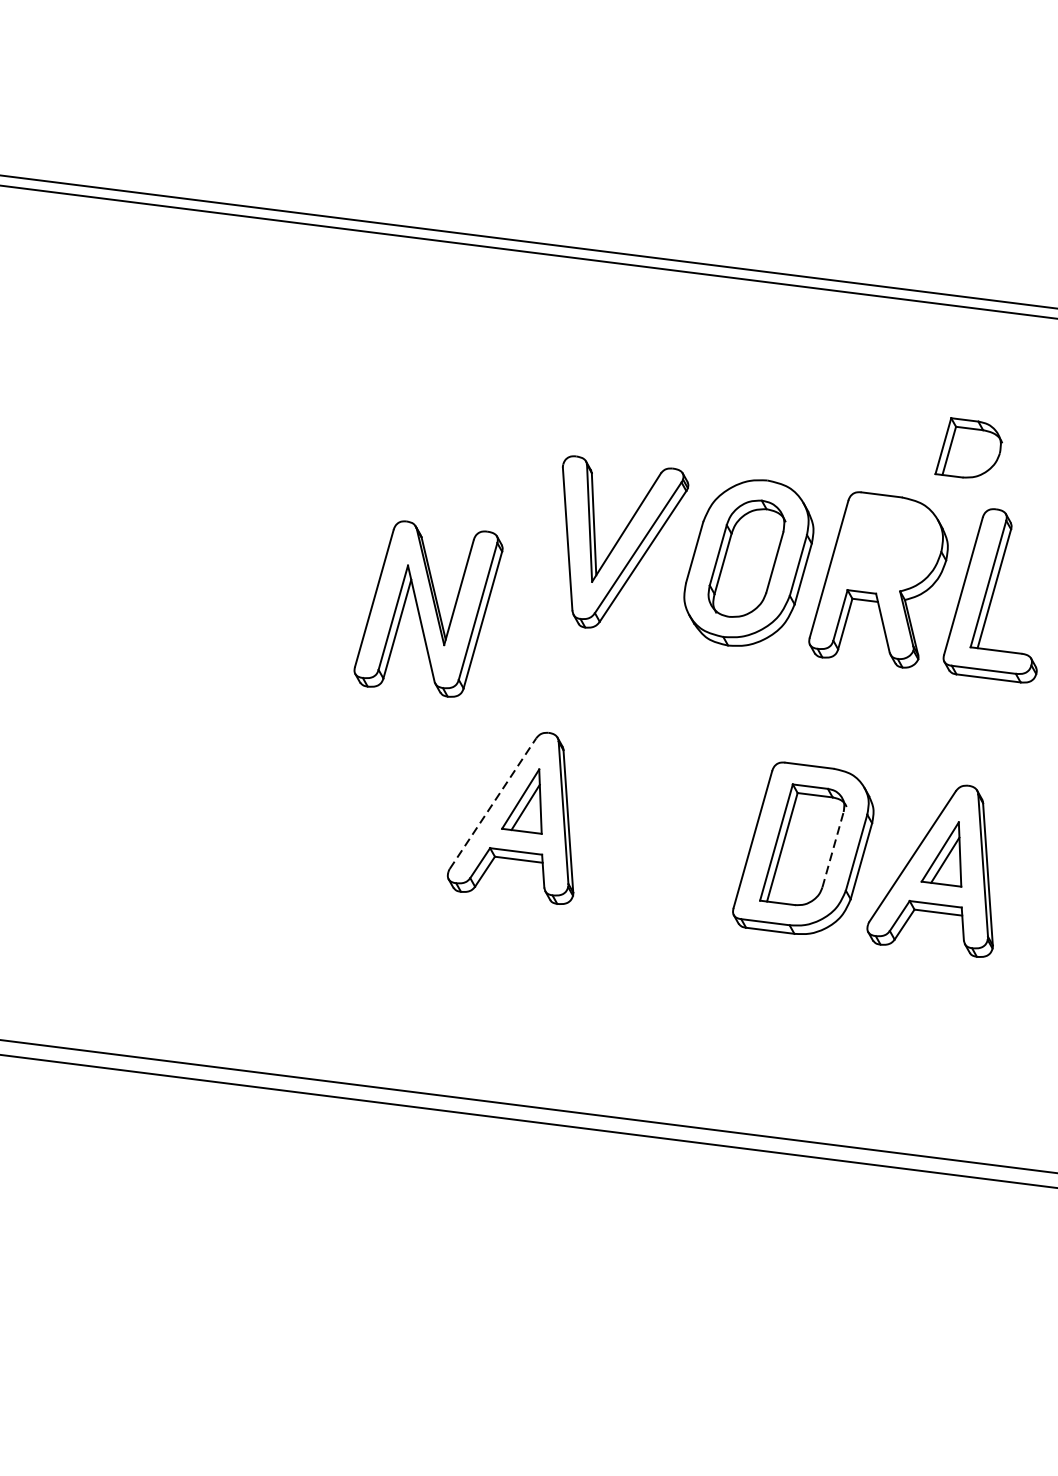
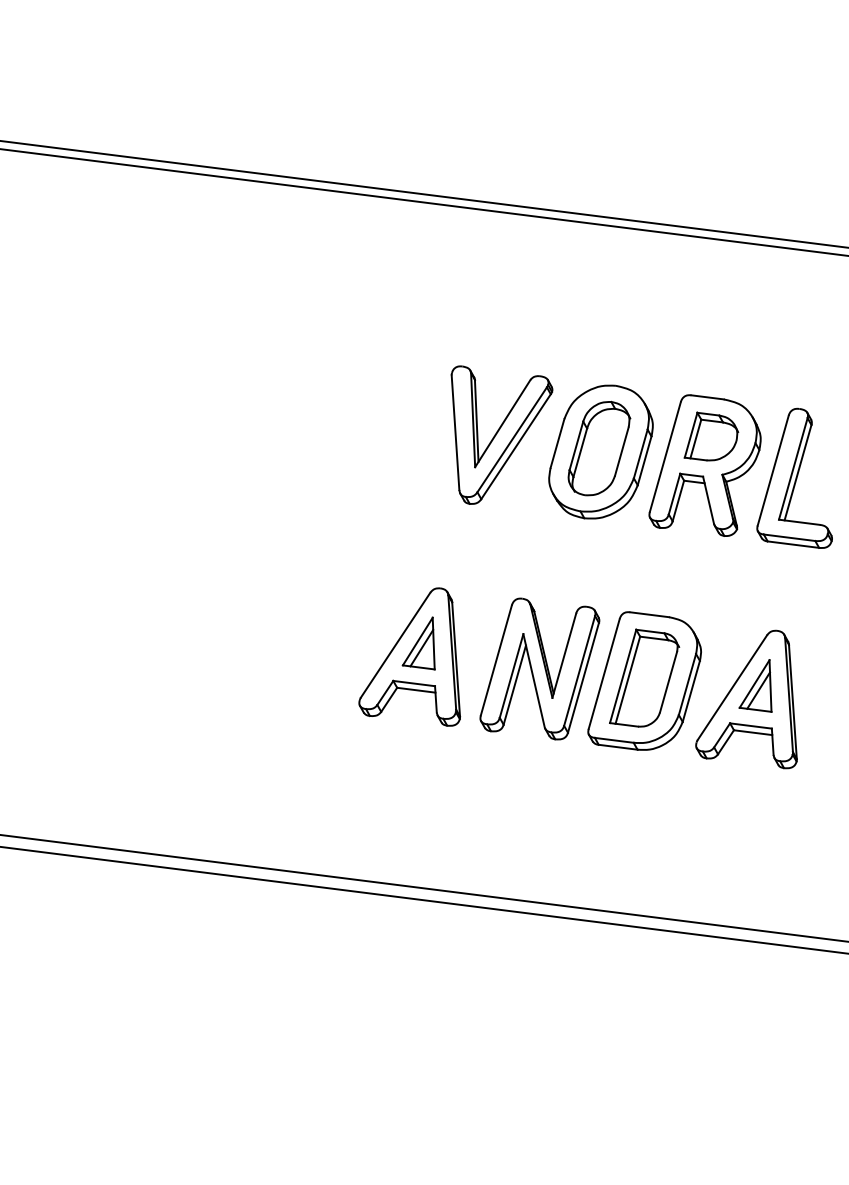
part: (968, 447) -> (711, 436), moved
part: (428, 608) -> (539, 668), moved
line: (492, 804) -> (395, 645), dashed -> solid
line: (832, 848) -> (668, 681), dashed -> solid

